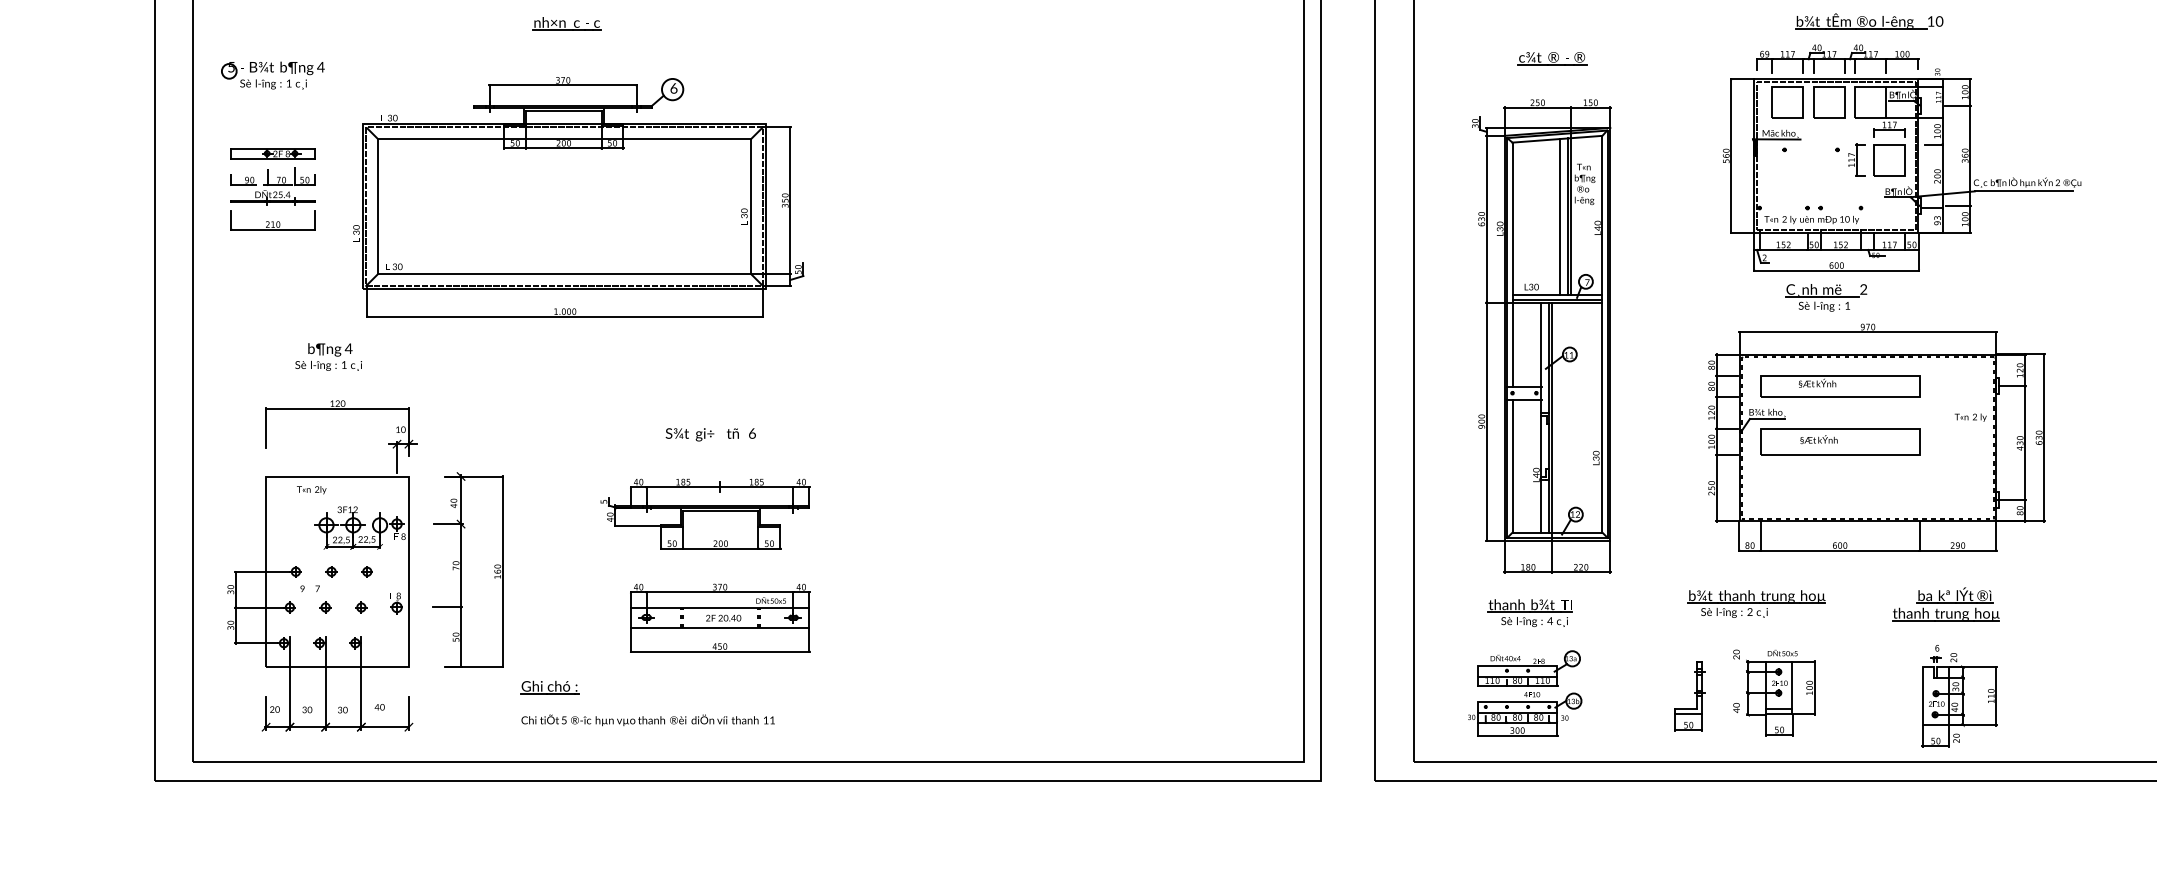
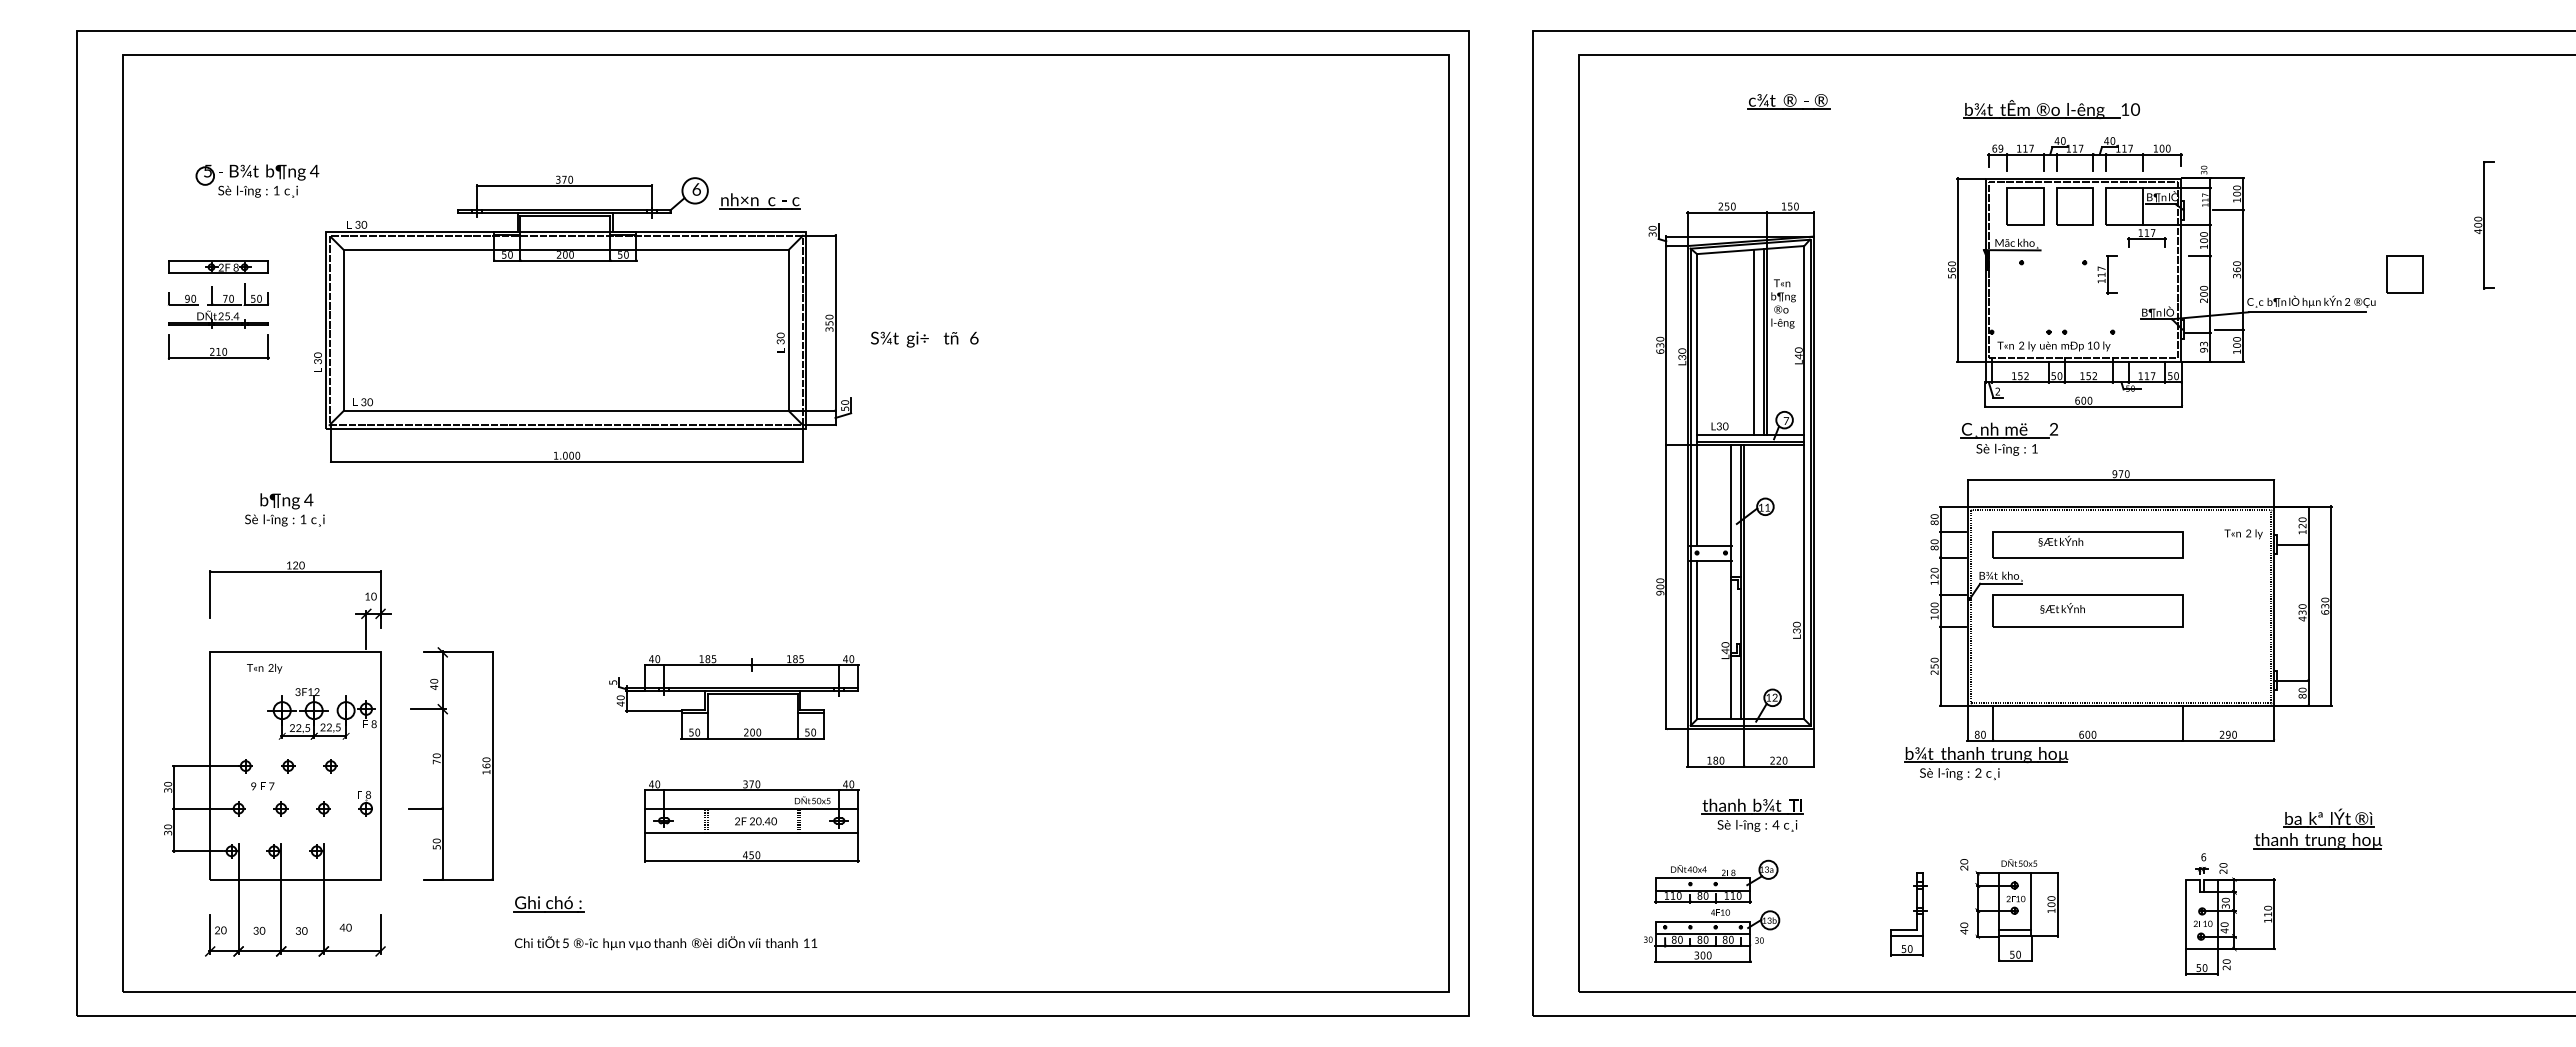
part: (1869, 21) -> (2051, 109), moved
part: (566, 23) -> (759, 201), moved
part: (1552, 58) -> (1788, 101), moved
part: (273, 75) -> (257, 180), moved
part: (1889, 159) -> (2404, 274), moved
part: (1825, 297) -> (2008, 438), moved
text: (1970, 417) -> (2243, 534), moved
text: (710, 434) -> (924, 339), moved
part: (1756, 604) -> (1986, 763), moved
part: (1945, 604) -> (2317, 828), moved
part: (1530, 612) -> (1752, 814), moved

